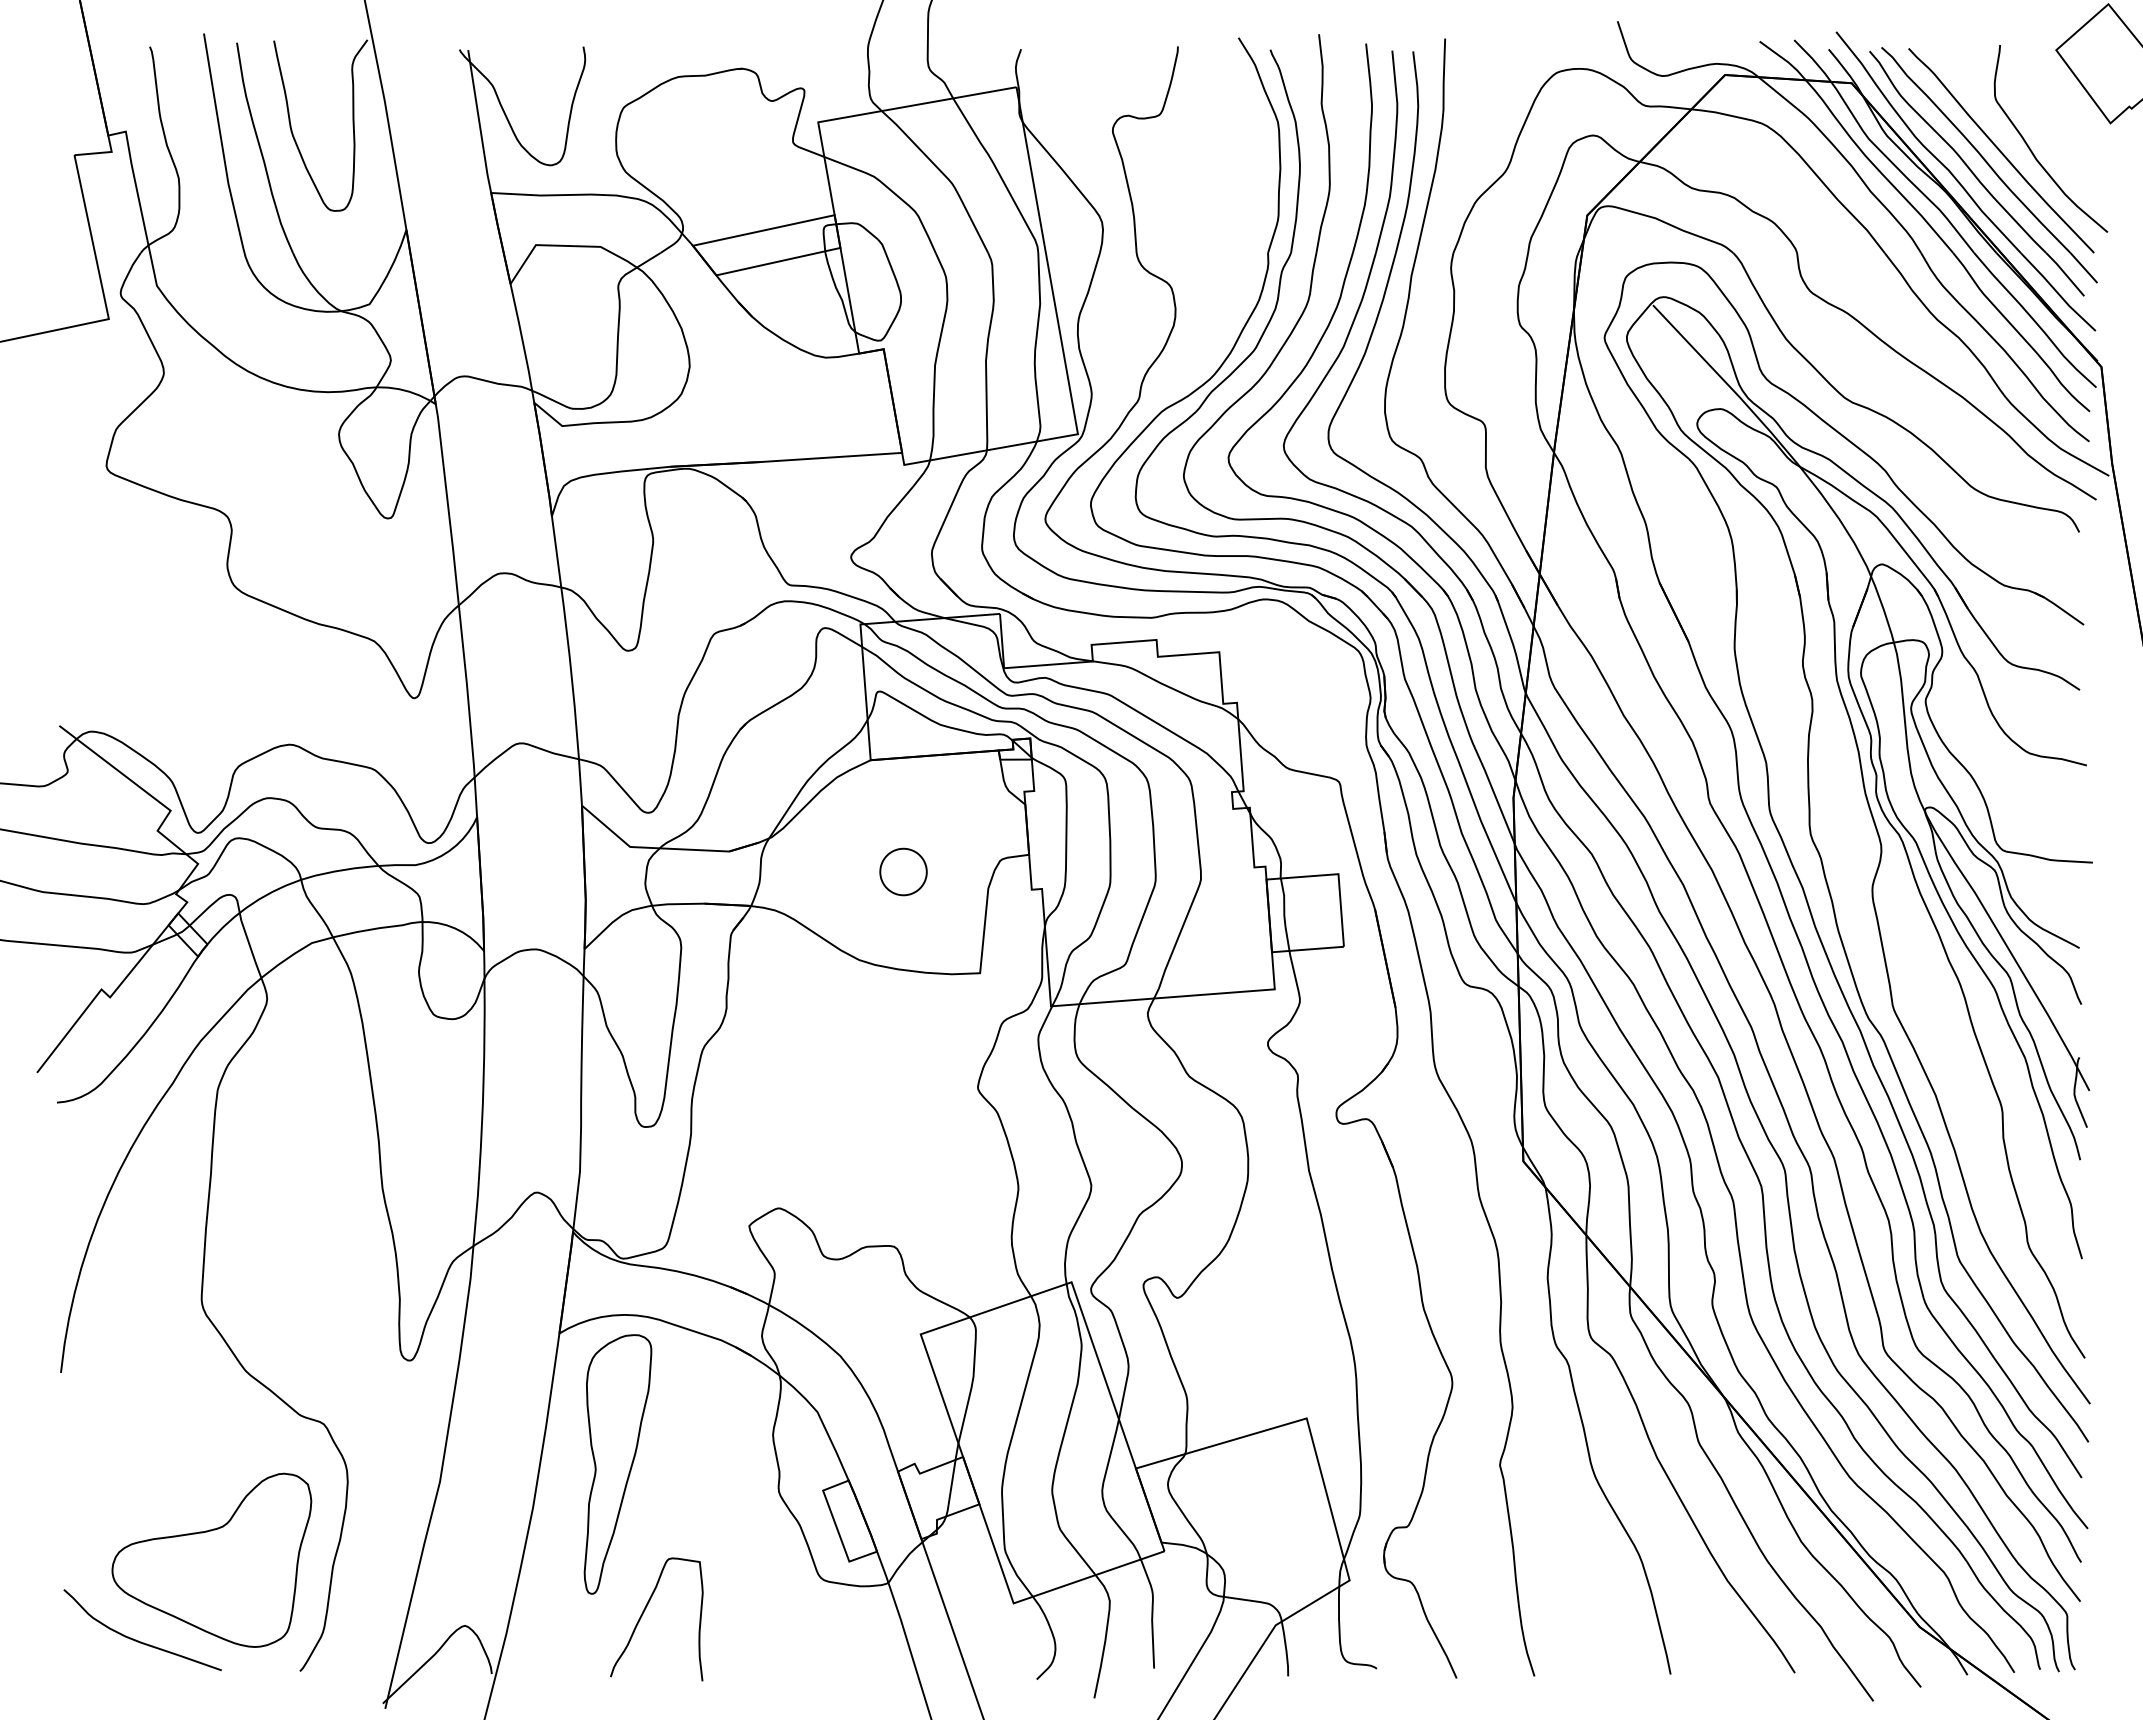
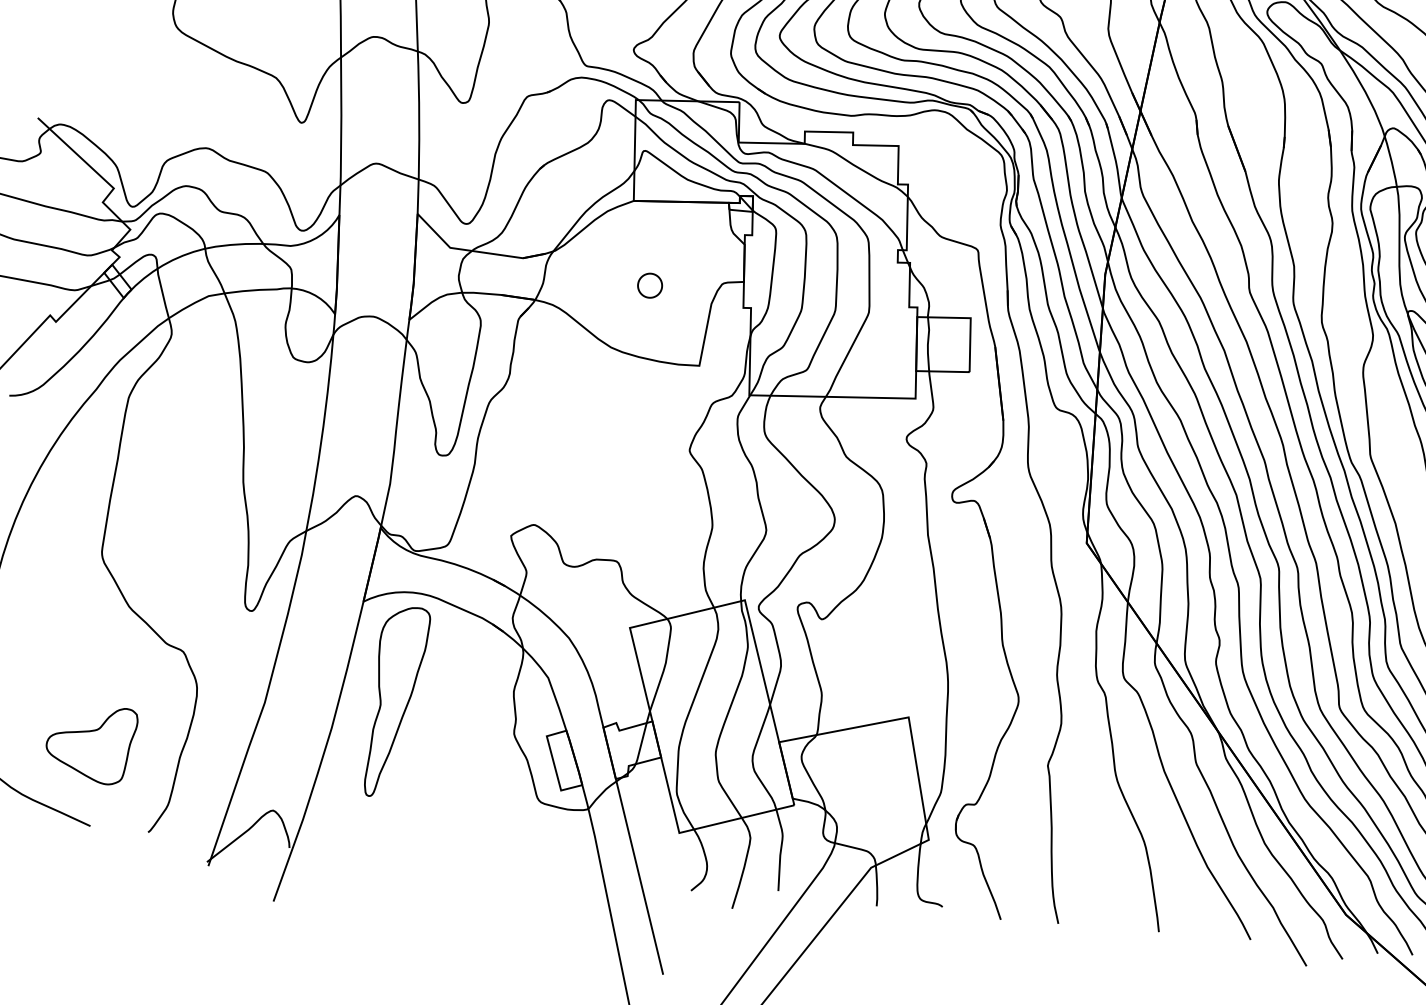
part: (903, 871) -> (650, 285), size x0.7
part: (211, 1559) -> (90, 743), size x0.6
curve: (644, 1612) -> (406, 813), removed

